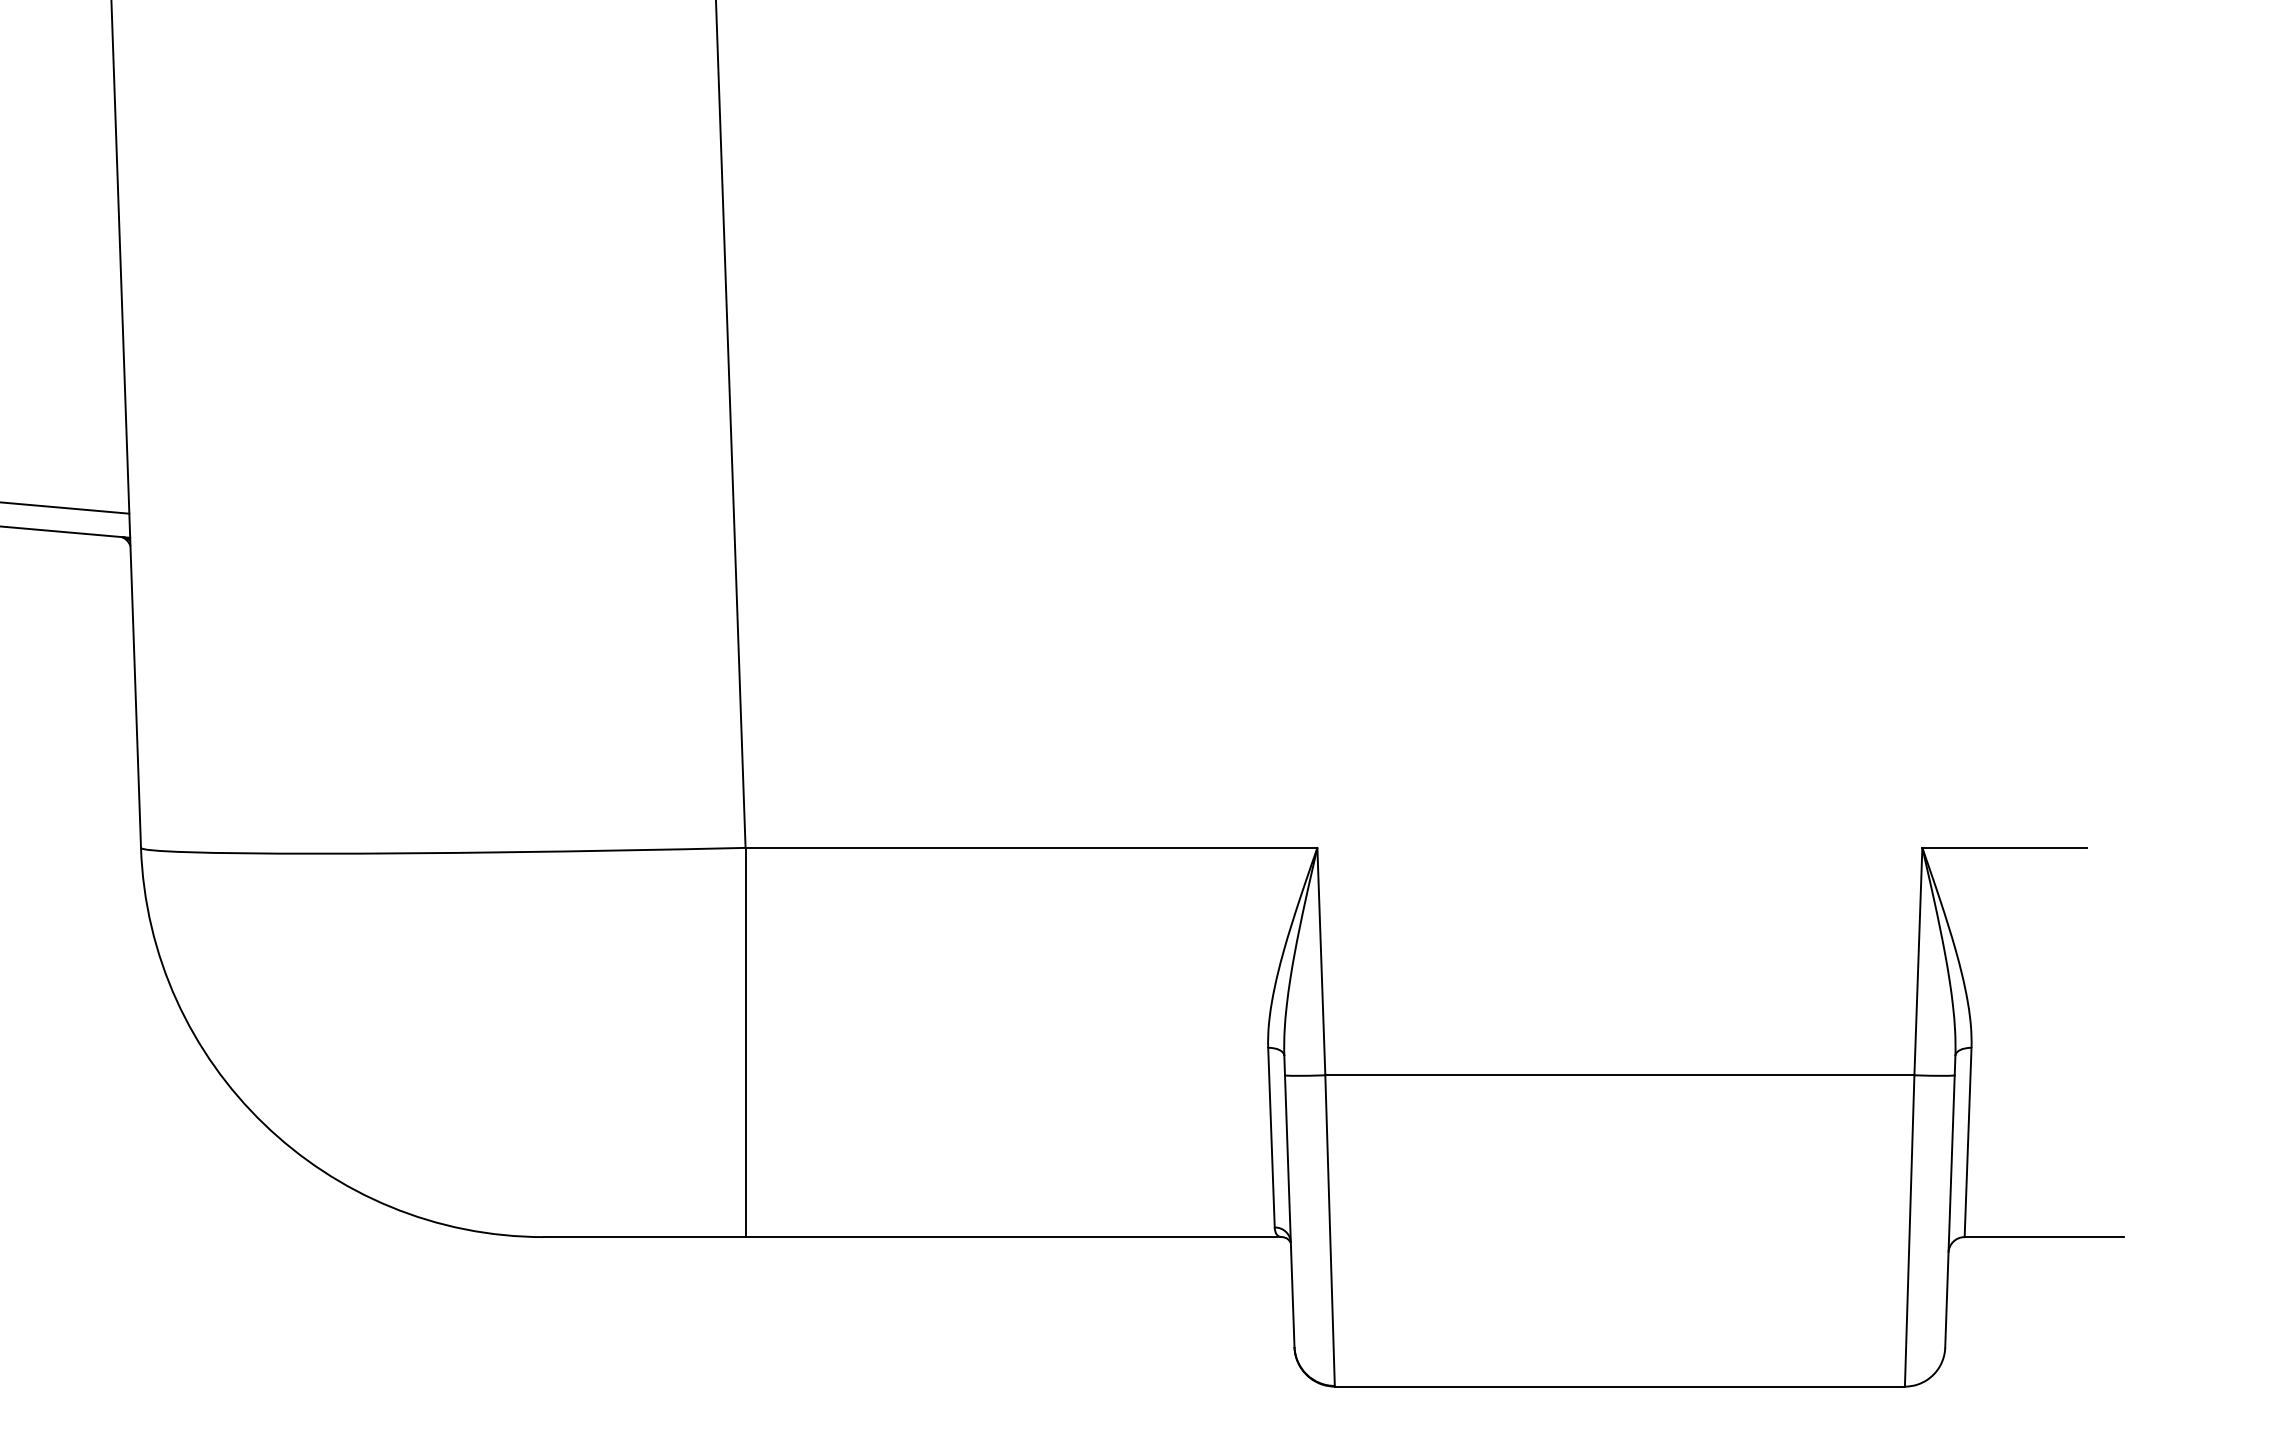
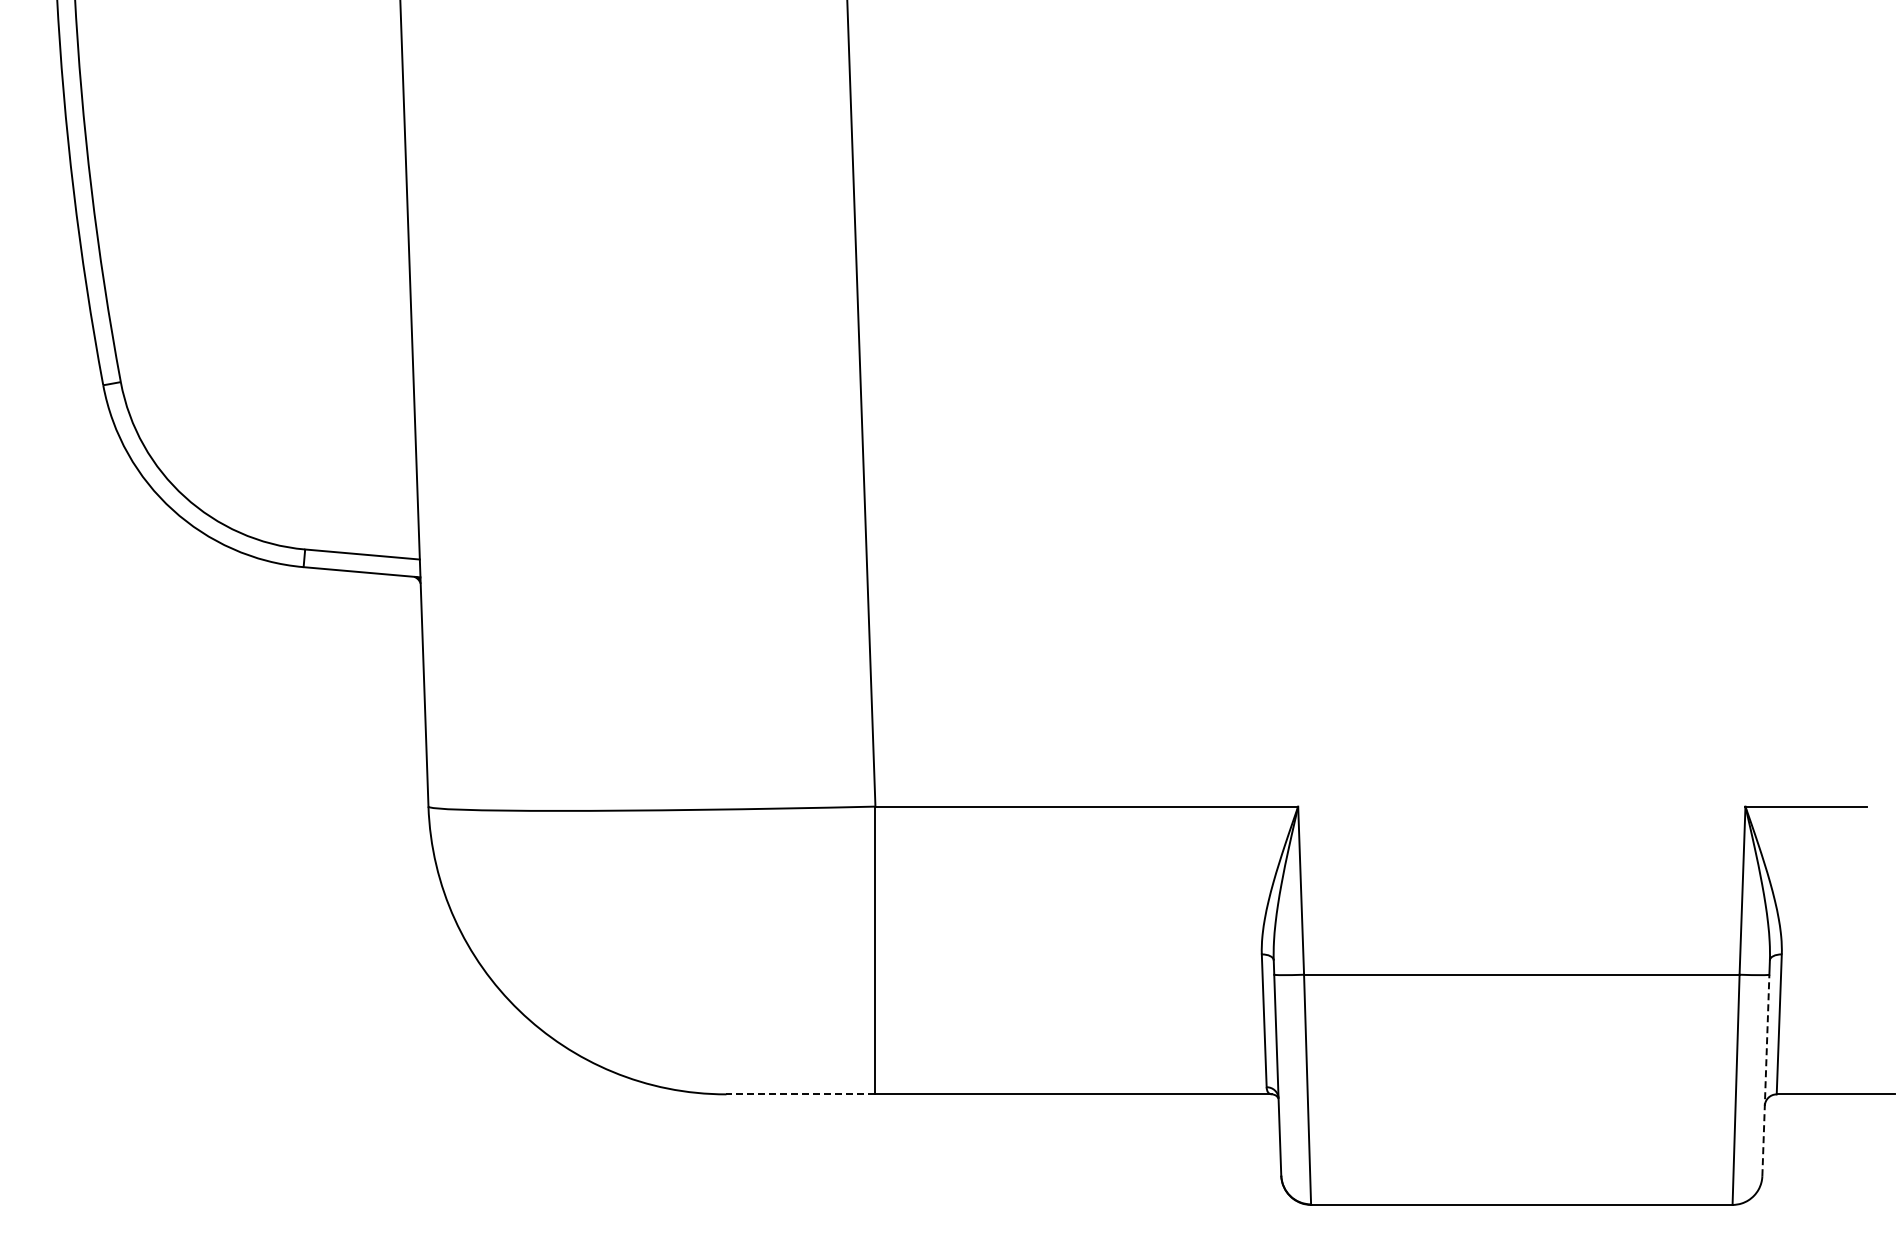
line: (1949, 1211) -> (1765, 1075), solid -> dashed
line: (644, 1237) -> (800, 1094), solid -> dashed

